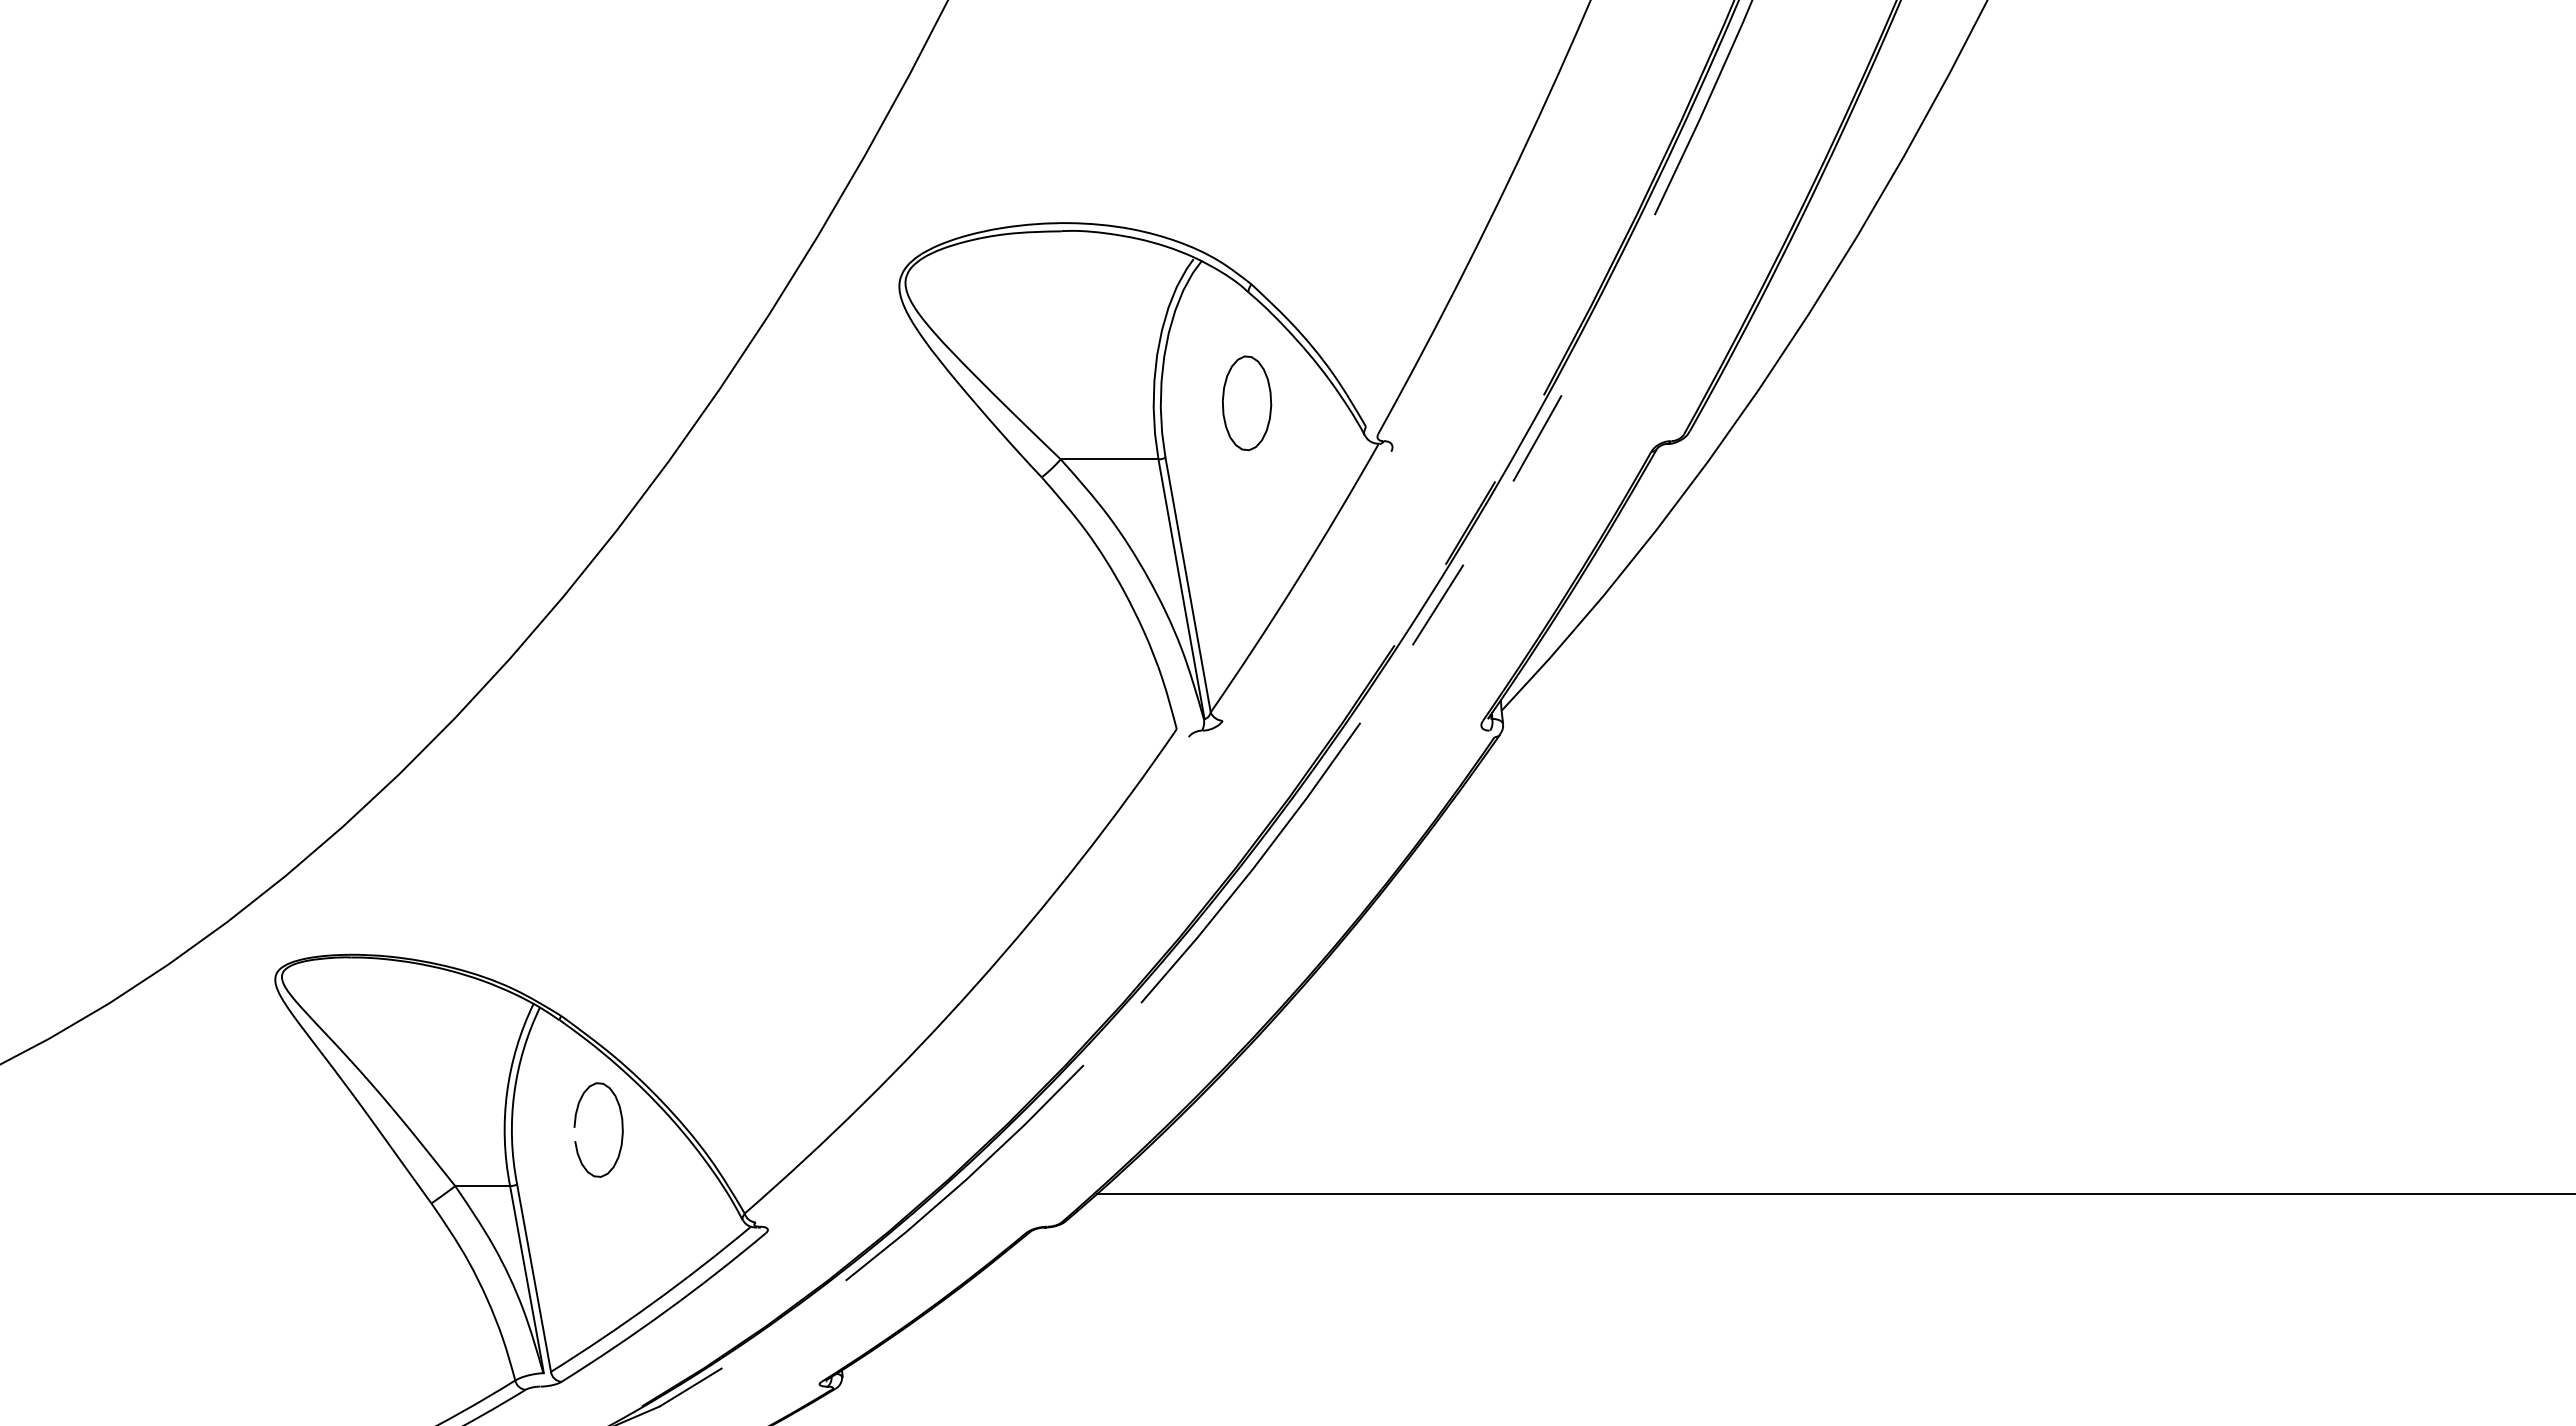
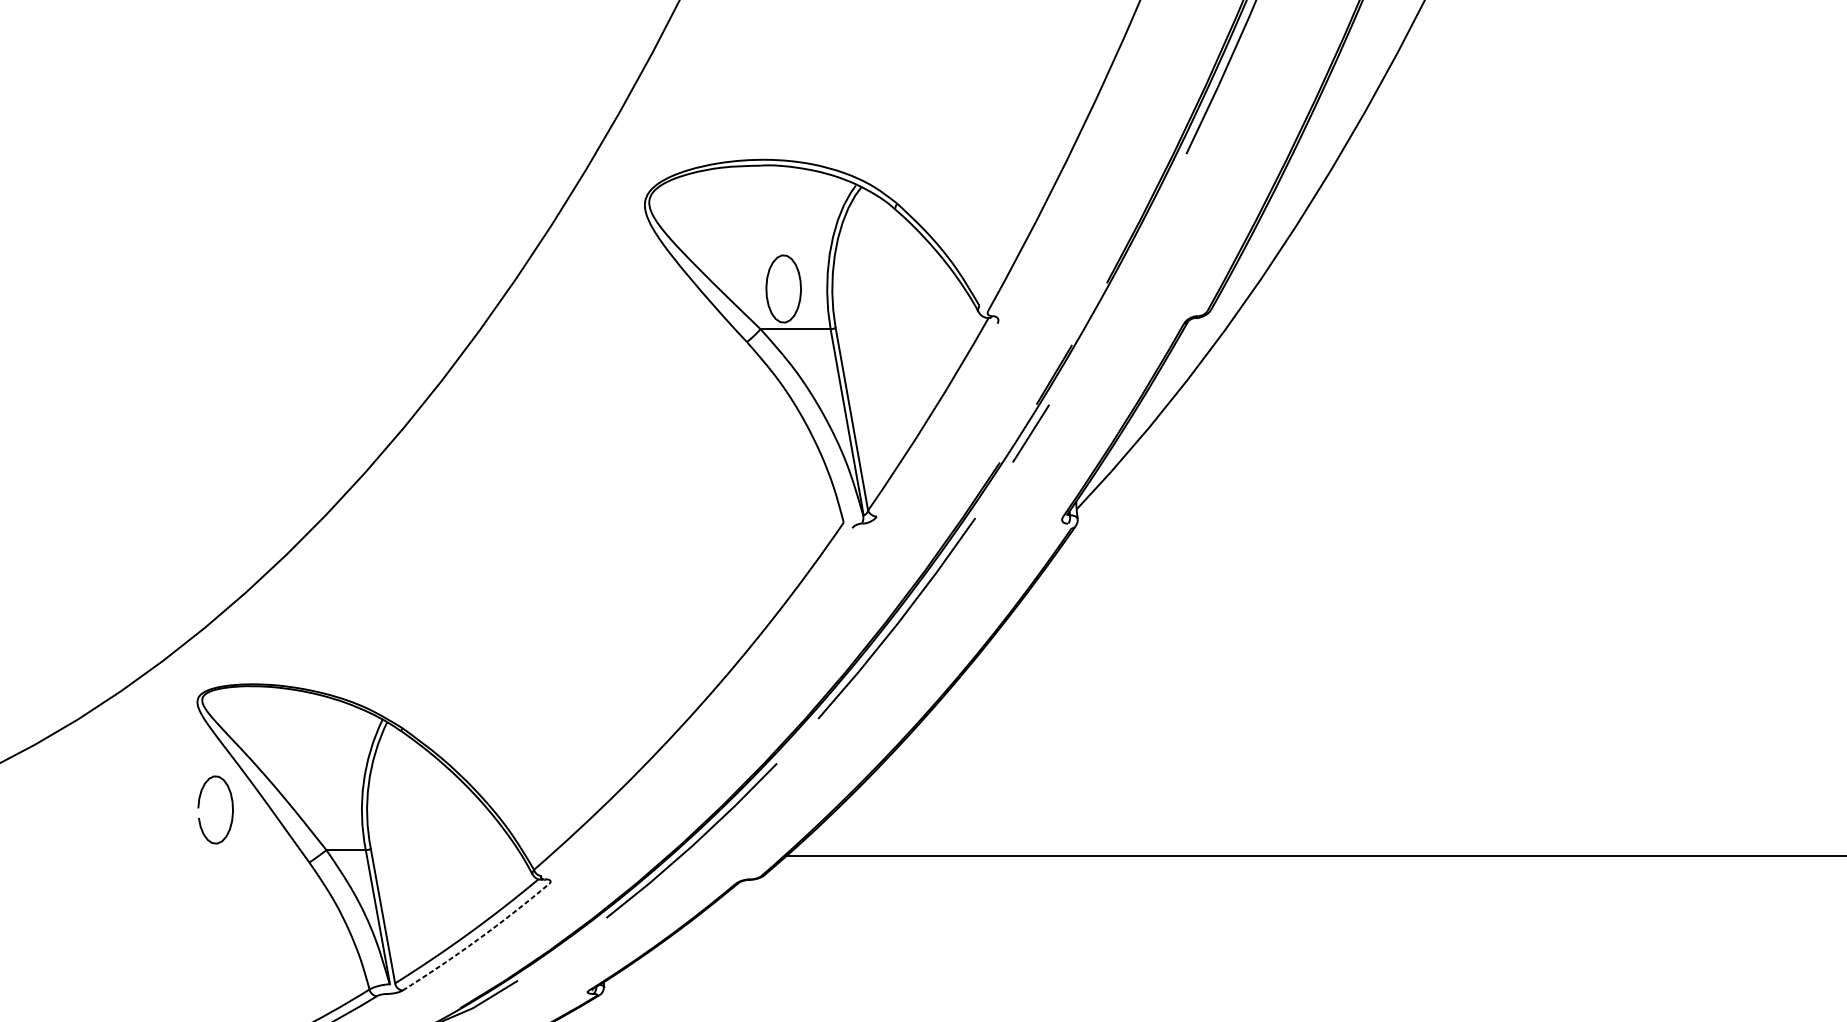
part: (1247, 402) -> (784, 288), moved
line: (1537, 438) -> (1102, 314), removed
curve: (621, 1129) -> (232, 809), moved
arc: (666, 1311) -> (477, 940), solid -> dashed

